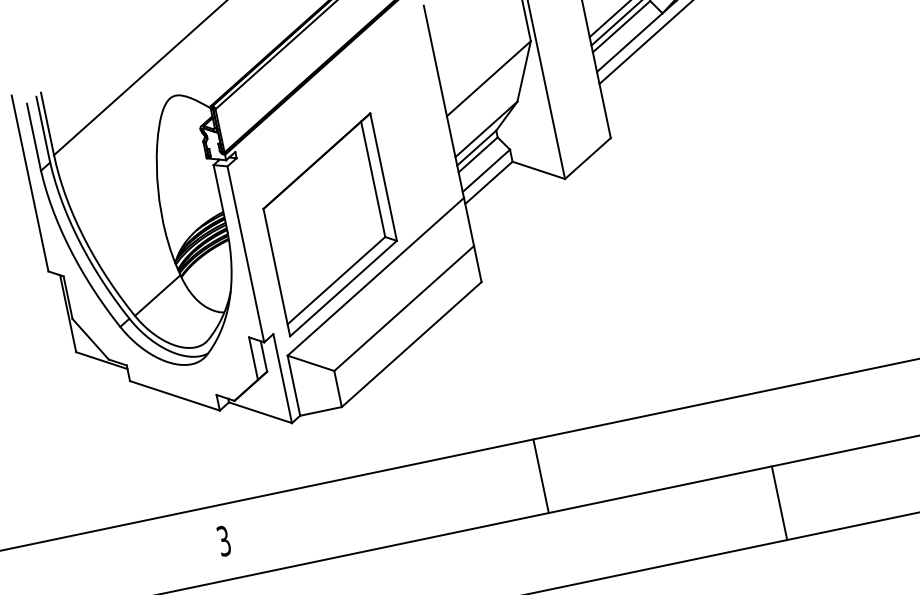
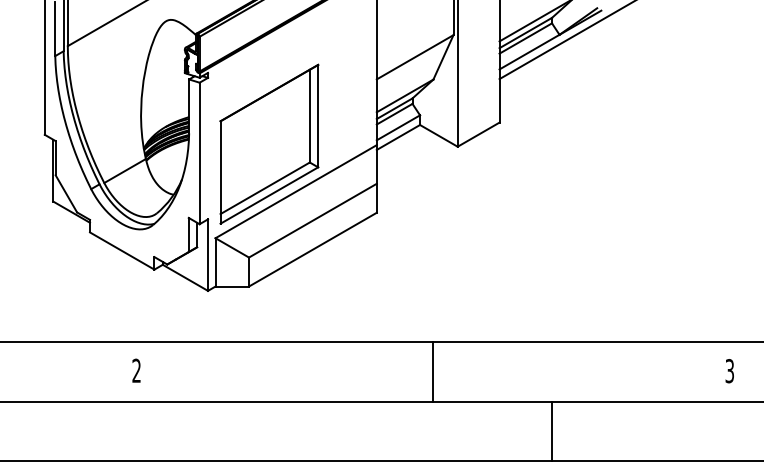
line: (541, 475) -> (433, 371), moved
line: (779, 502) -> (551, 430), moved
text: (223, 541) -> (136, 371), 3 -> 2

